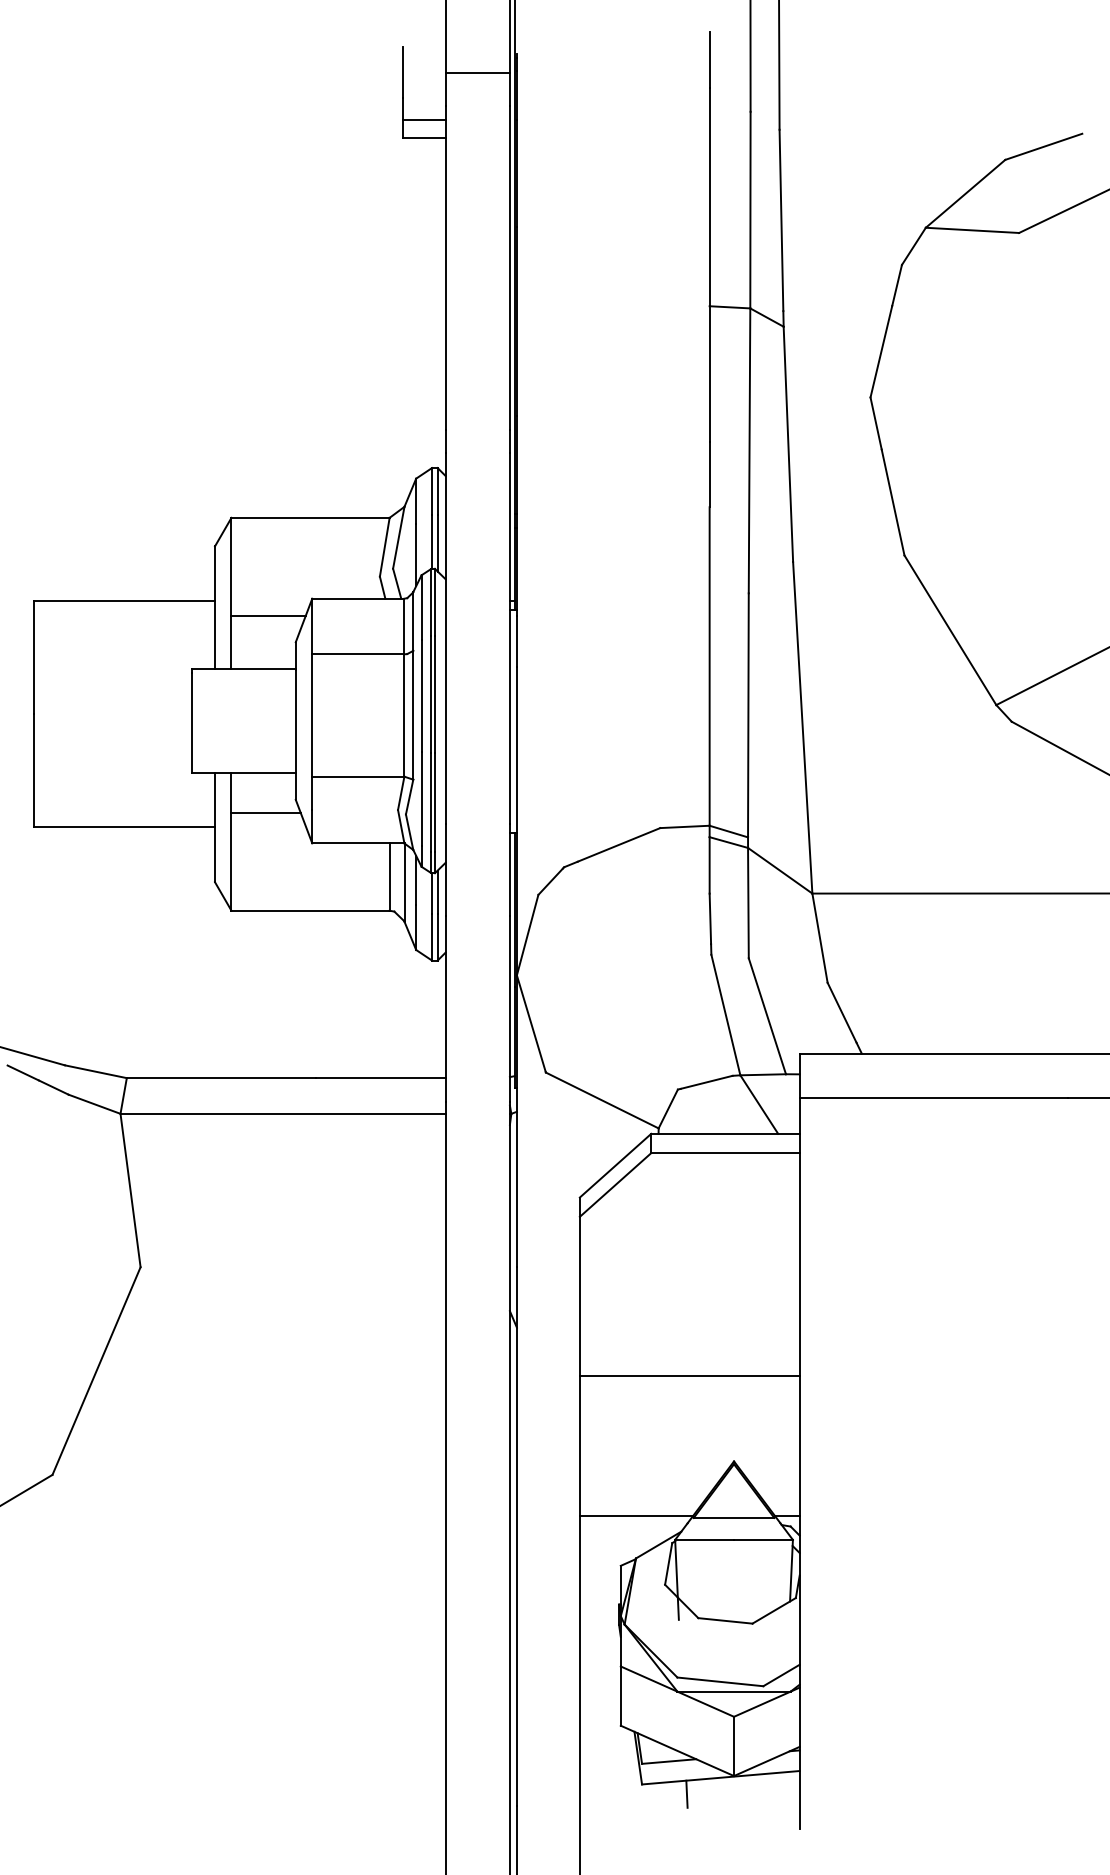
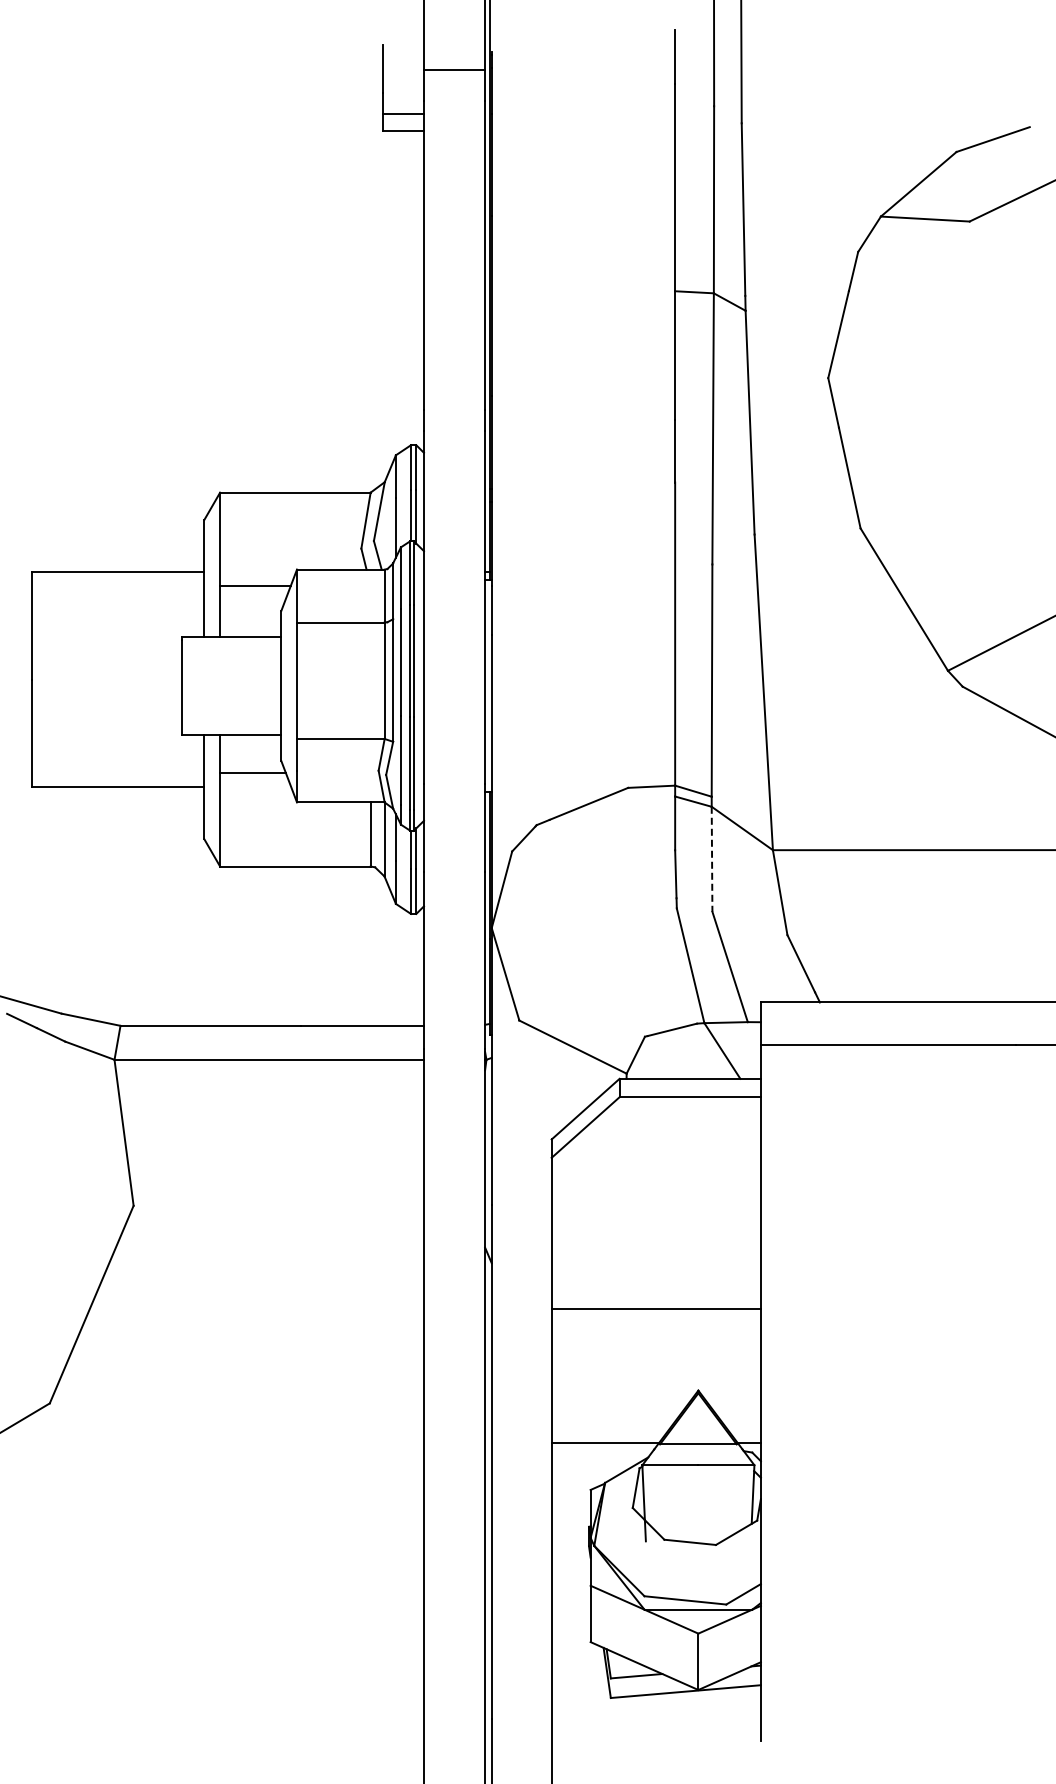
line: (748, 903) -> (712, 859), solid -> dashed
line: (686, 1794) -> (653, 1707), removed

